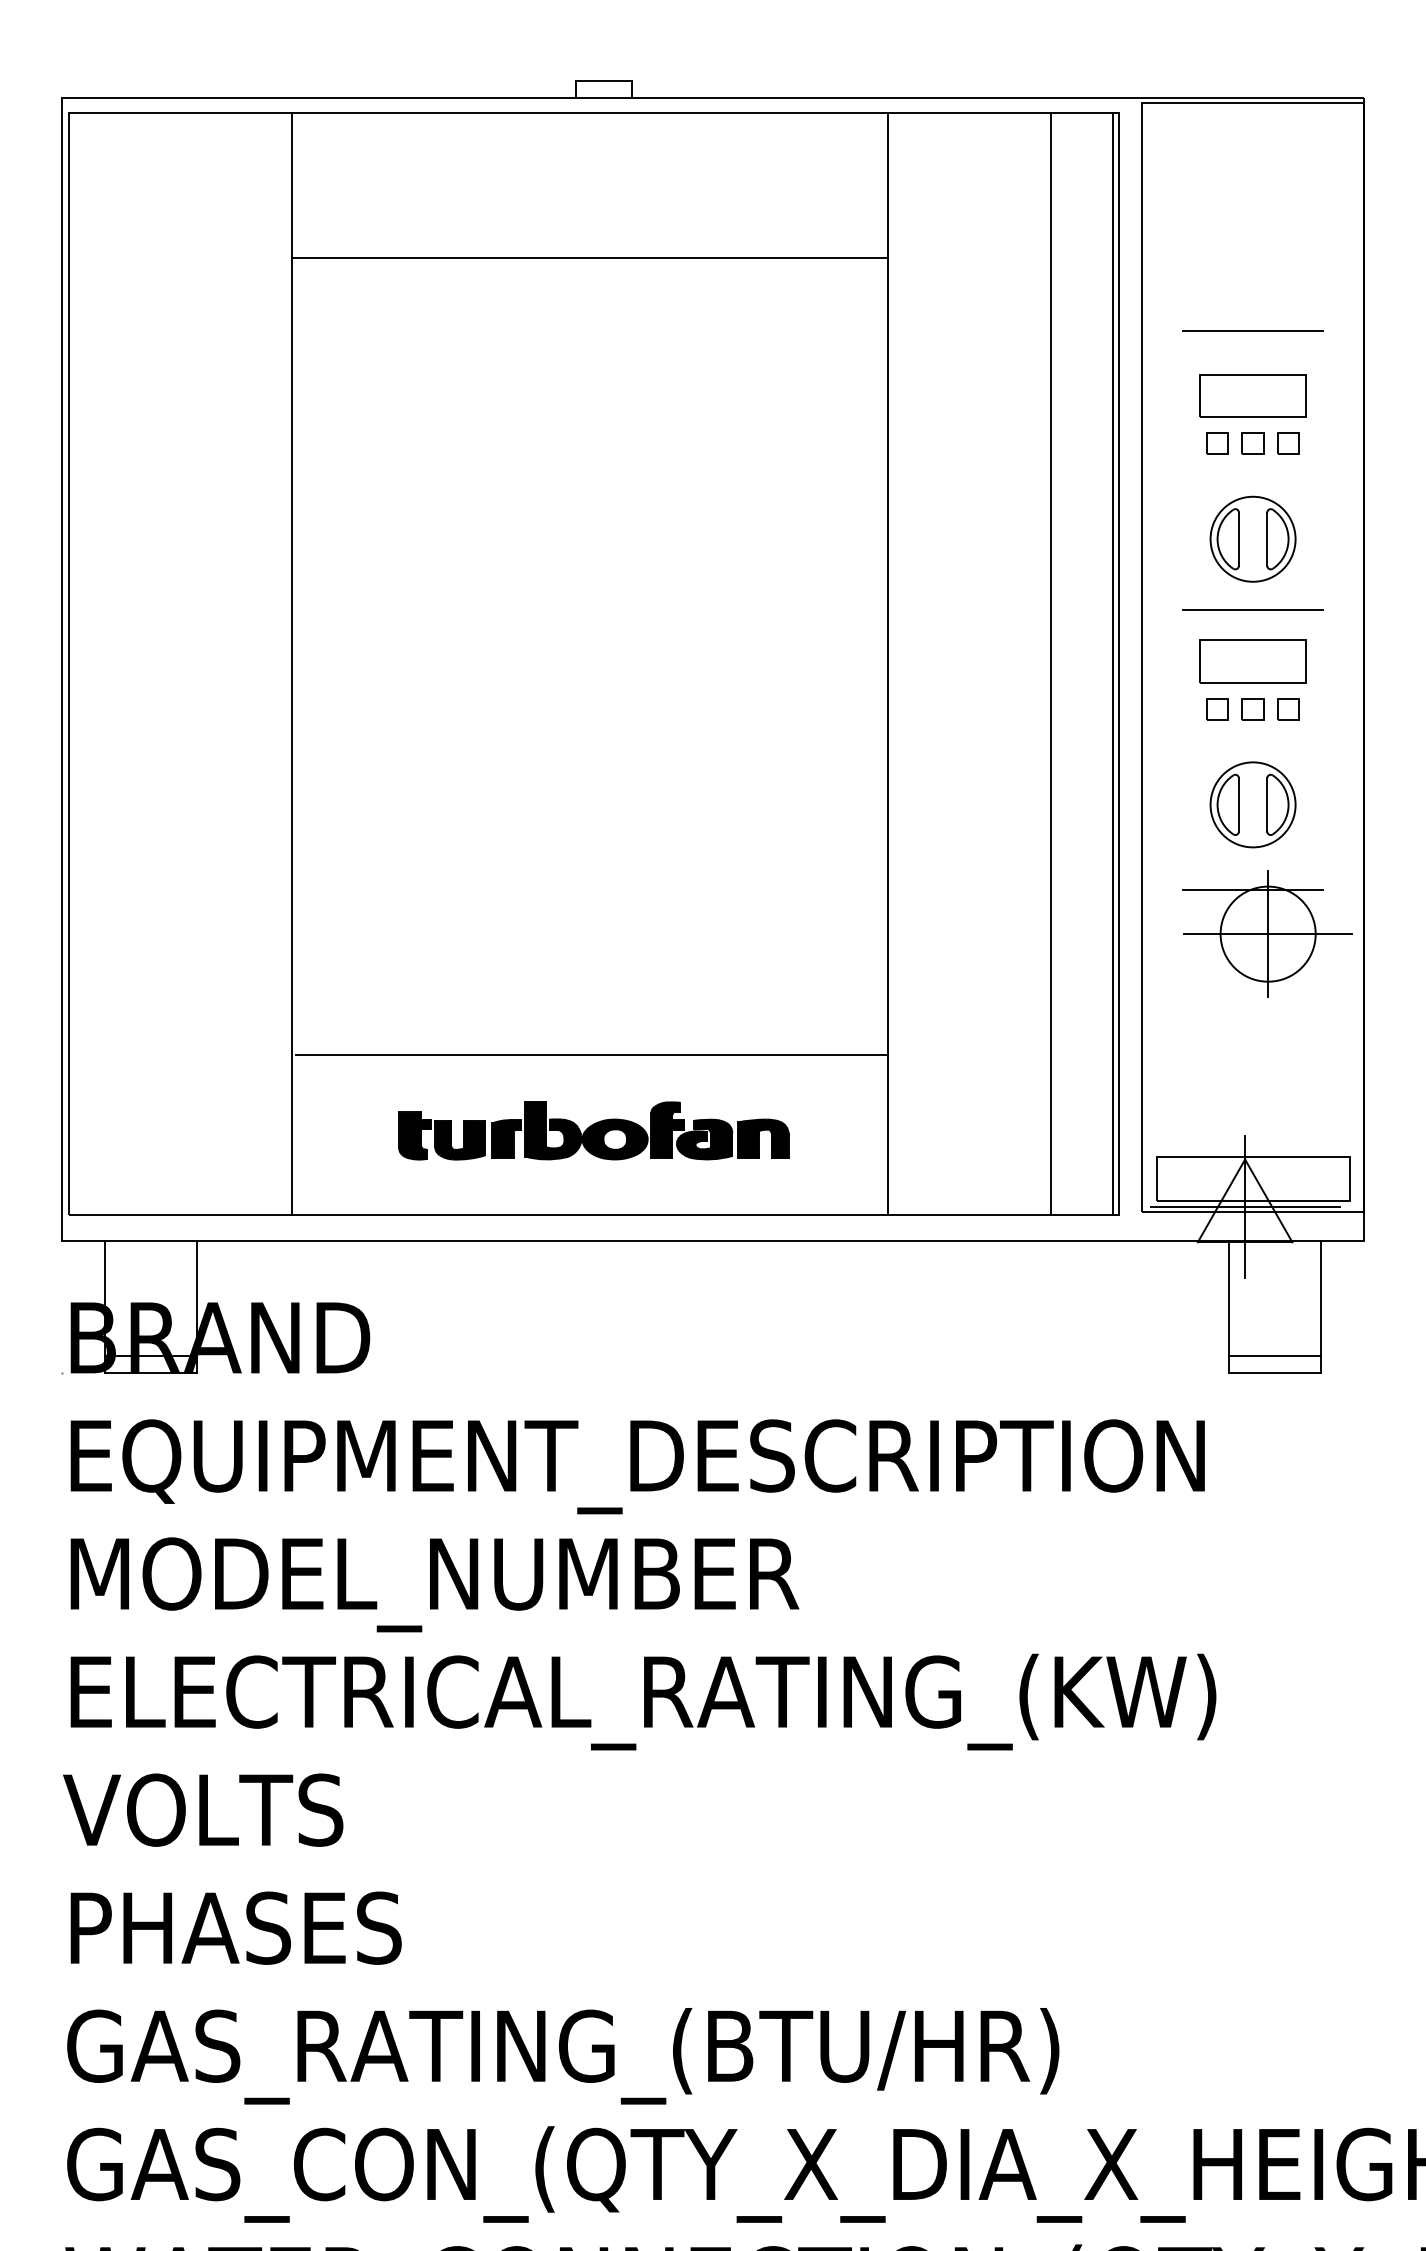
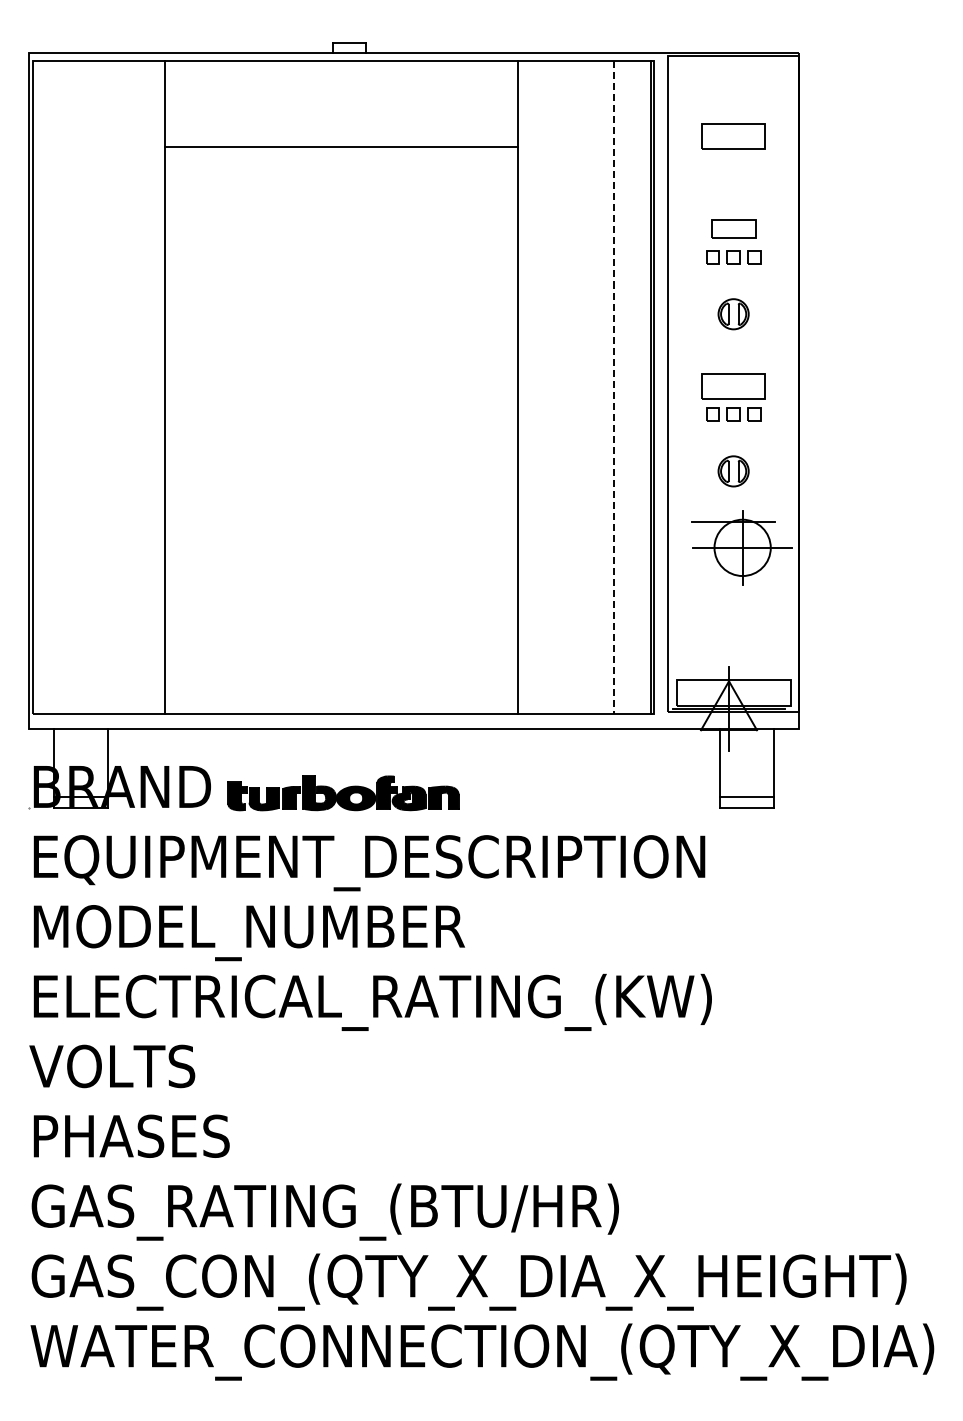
part: (1252, 239) -> (733, 136), added
line: (1252, 330) -> (733, 190), removed
part: (1252, 396) -> (733, 229), size x0.7
part: (1252, 539) -> (733, 314), size x0.6
line: (1252, 610) -> (733, 356), removed
line: (1051, 664) -> (614, 388), solid -> dashed
part: (1252, 805) -> (733, 471), size x0.6
line: (592, 1055) -> (342, 619), removed
part: (593, 1131) -> (343, 793), moved

